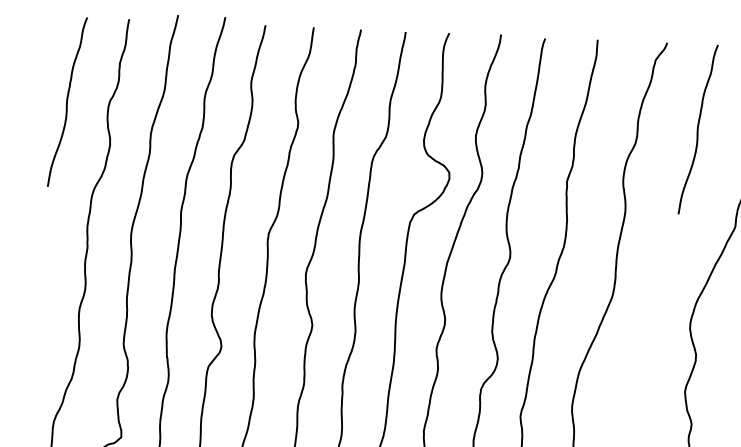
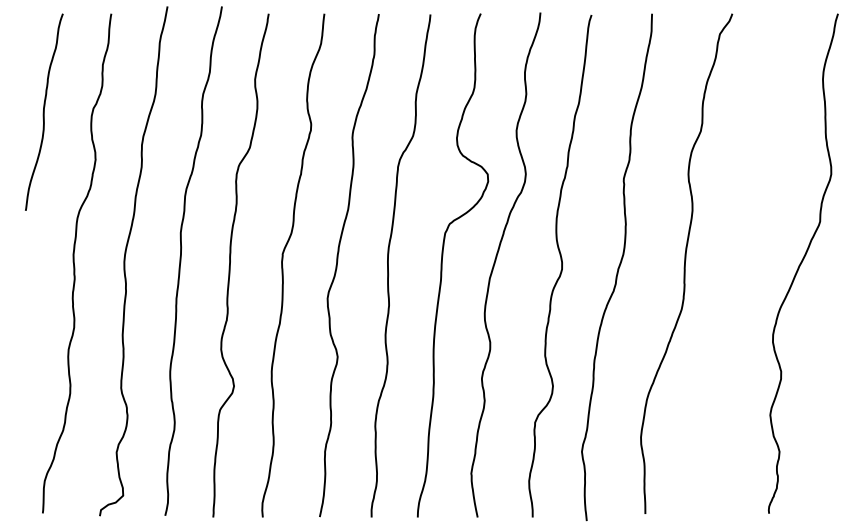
curve: (698, 128) -> (772, 111), removed

